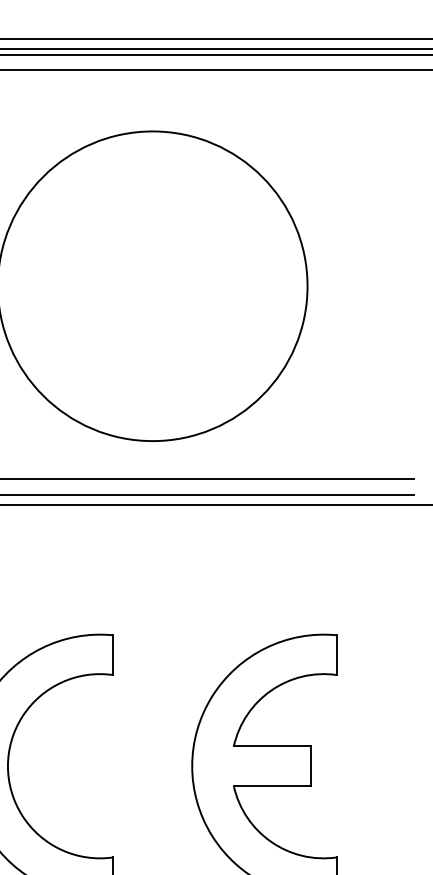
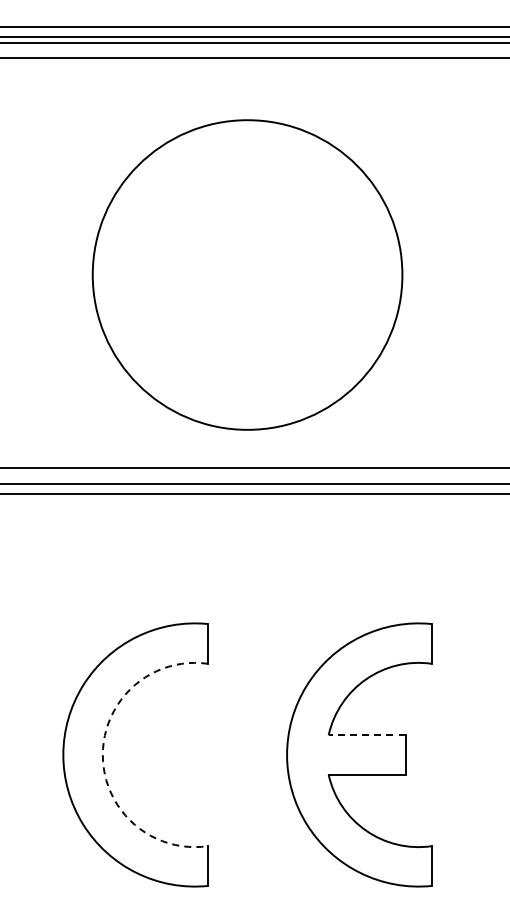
line: (271, 746) -> (366, 735), solid -> dashed
arc: (7, 766) -> (102, 755), solid -> dashed

